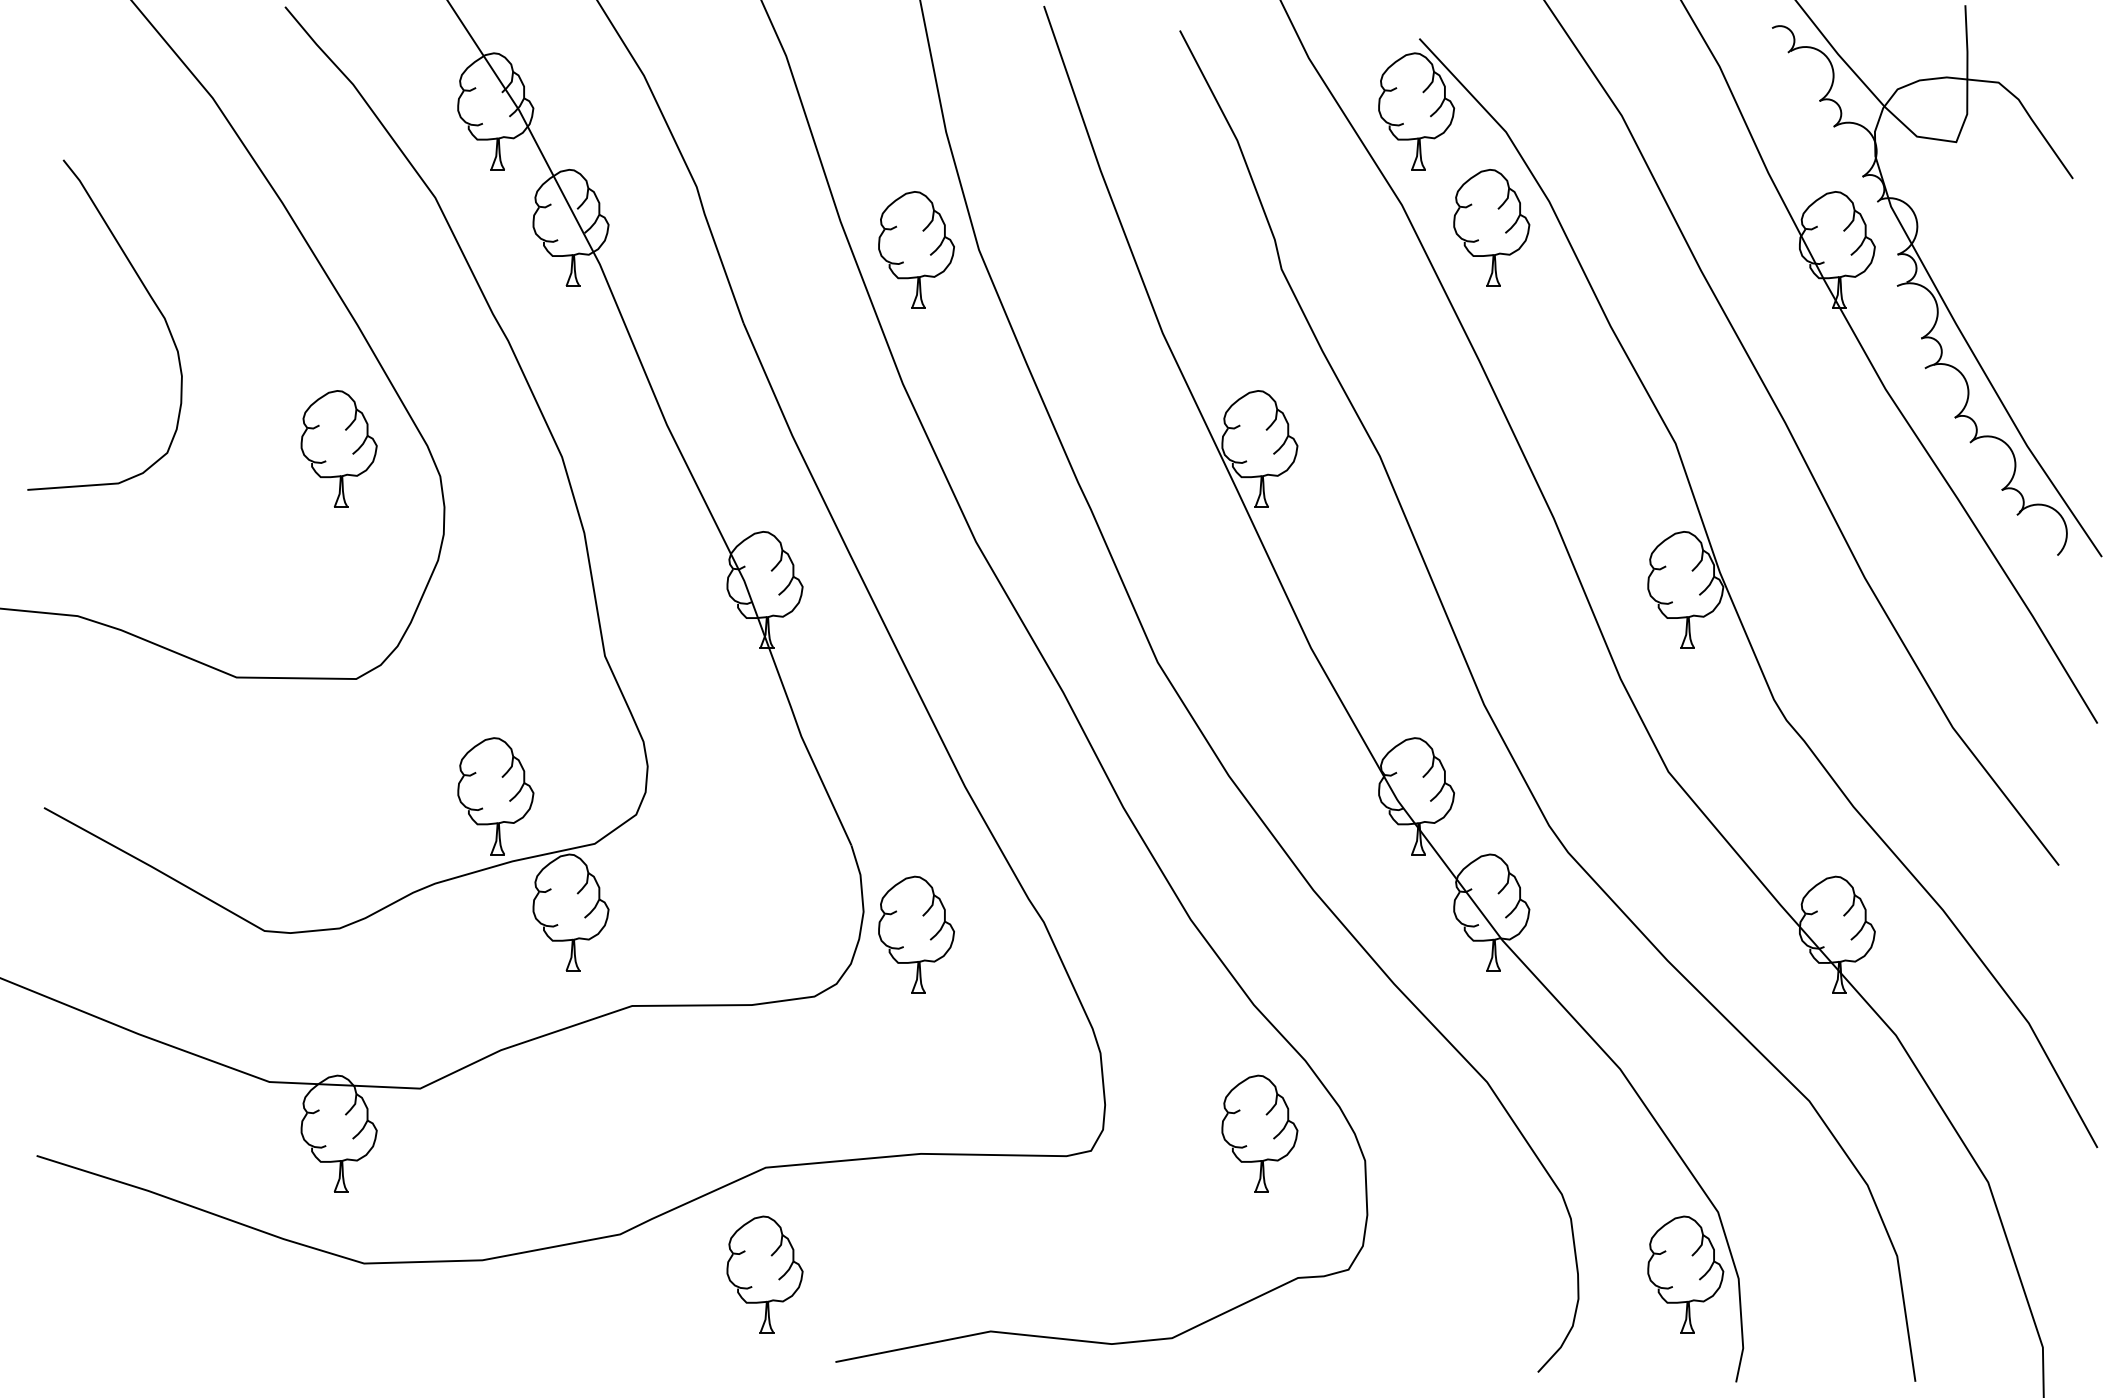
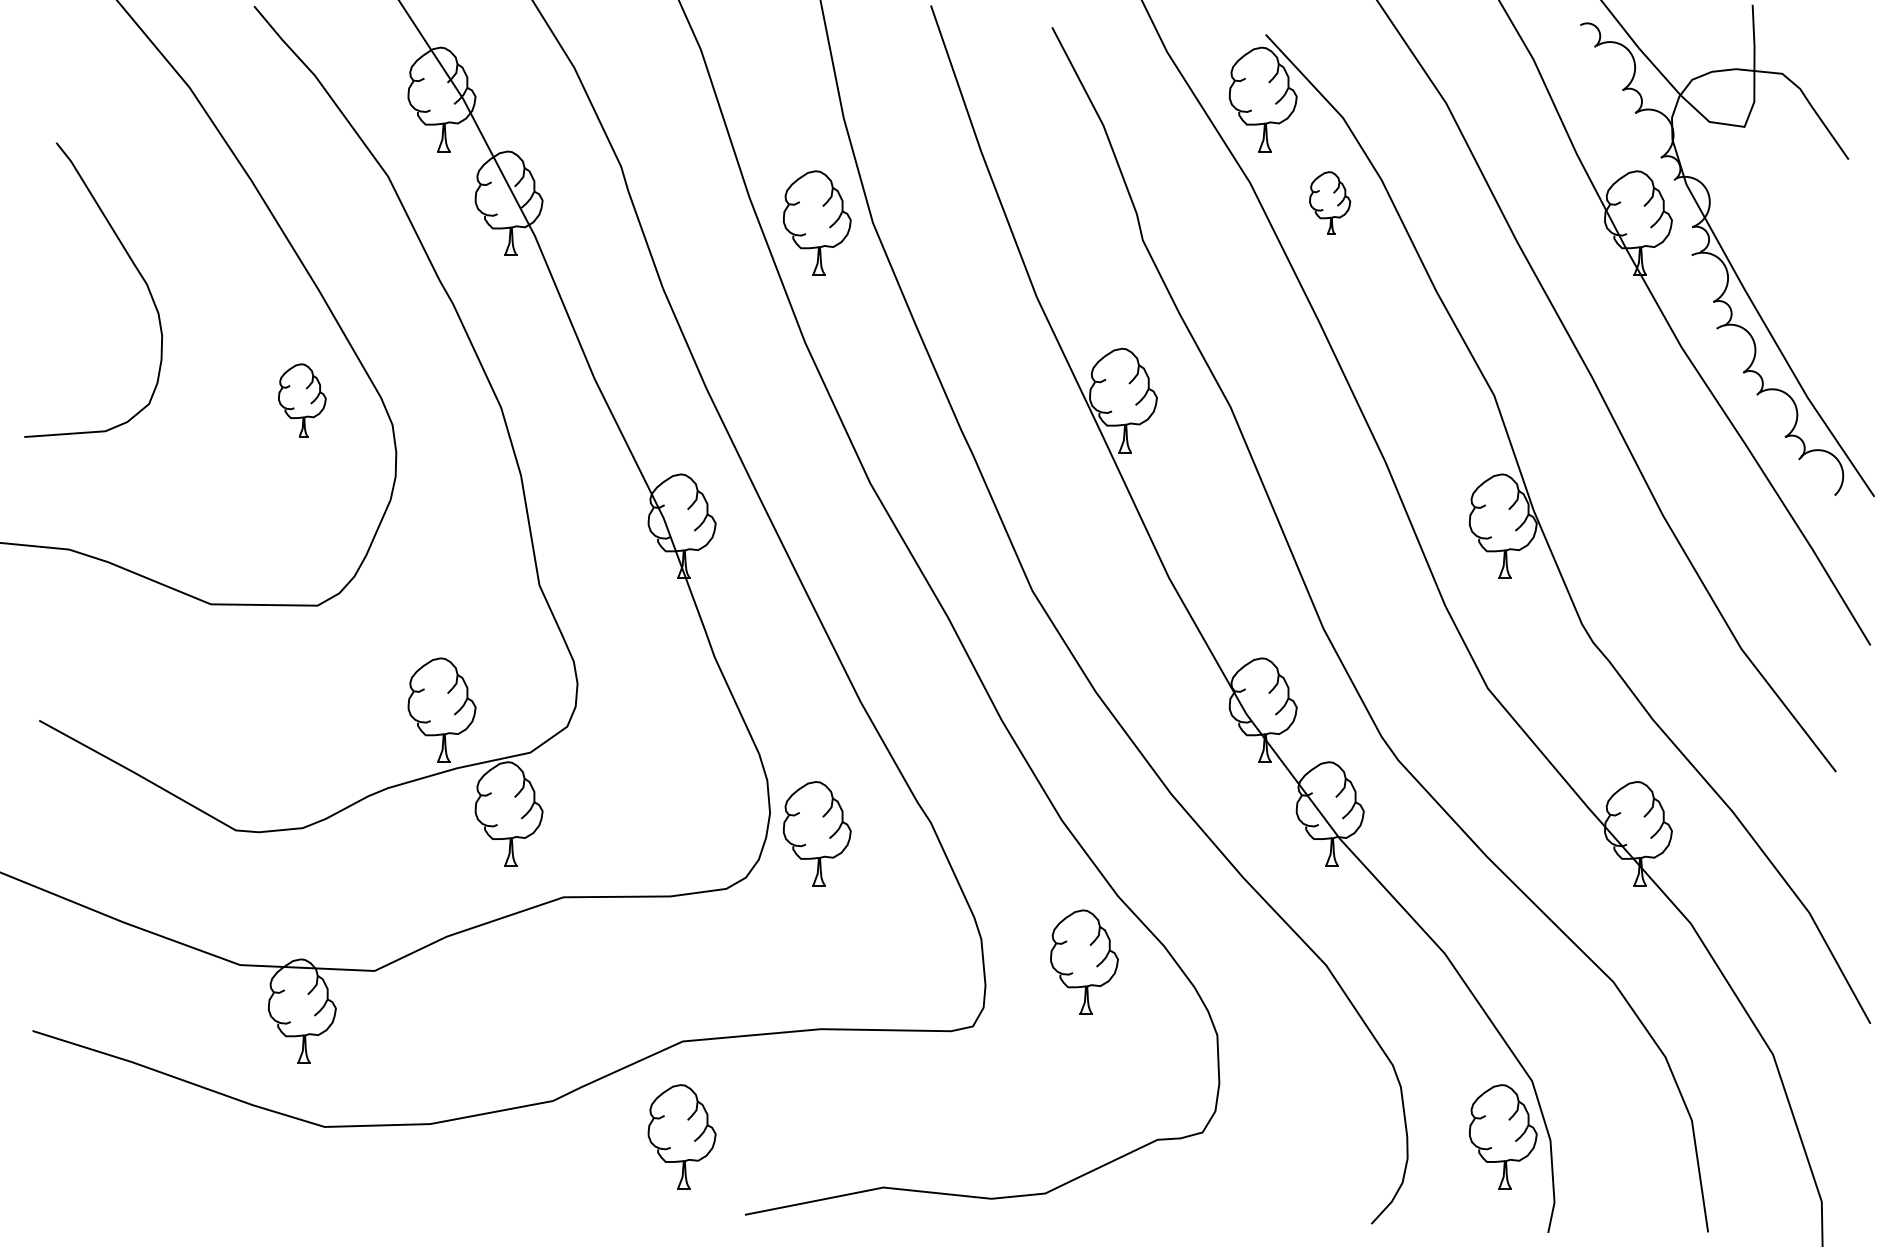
part: (1490, 226) -> (1329, 202), size x0.6
part: (339, 448) -> (302, 400), size x0.7
part: (1259, 1132) -> (1084, 961), moved

